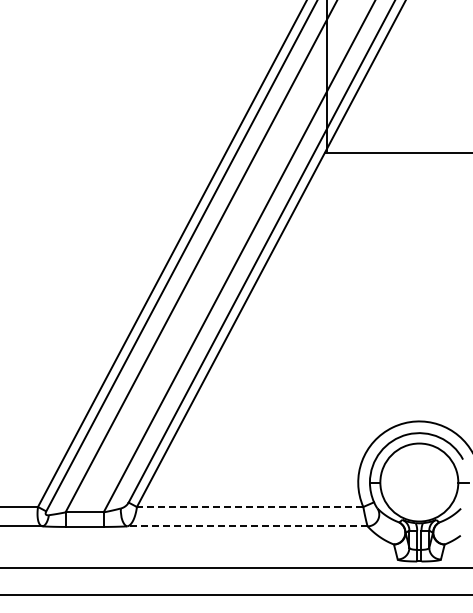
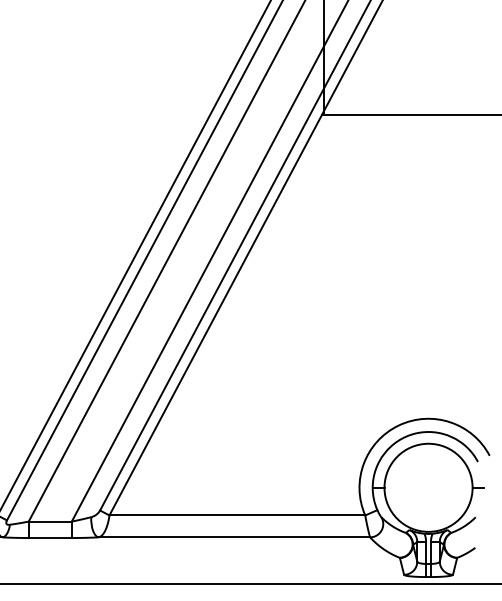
line: (249, 506) -> (236, 514), dashed -> solid
line: (246, 526) -> (233, 537), dashed -> solid

